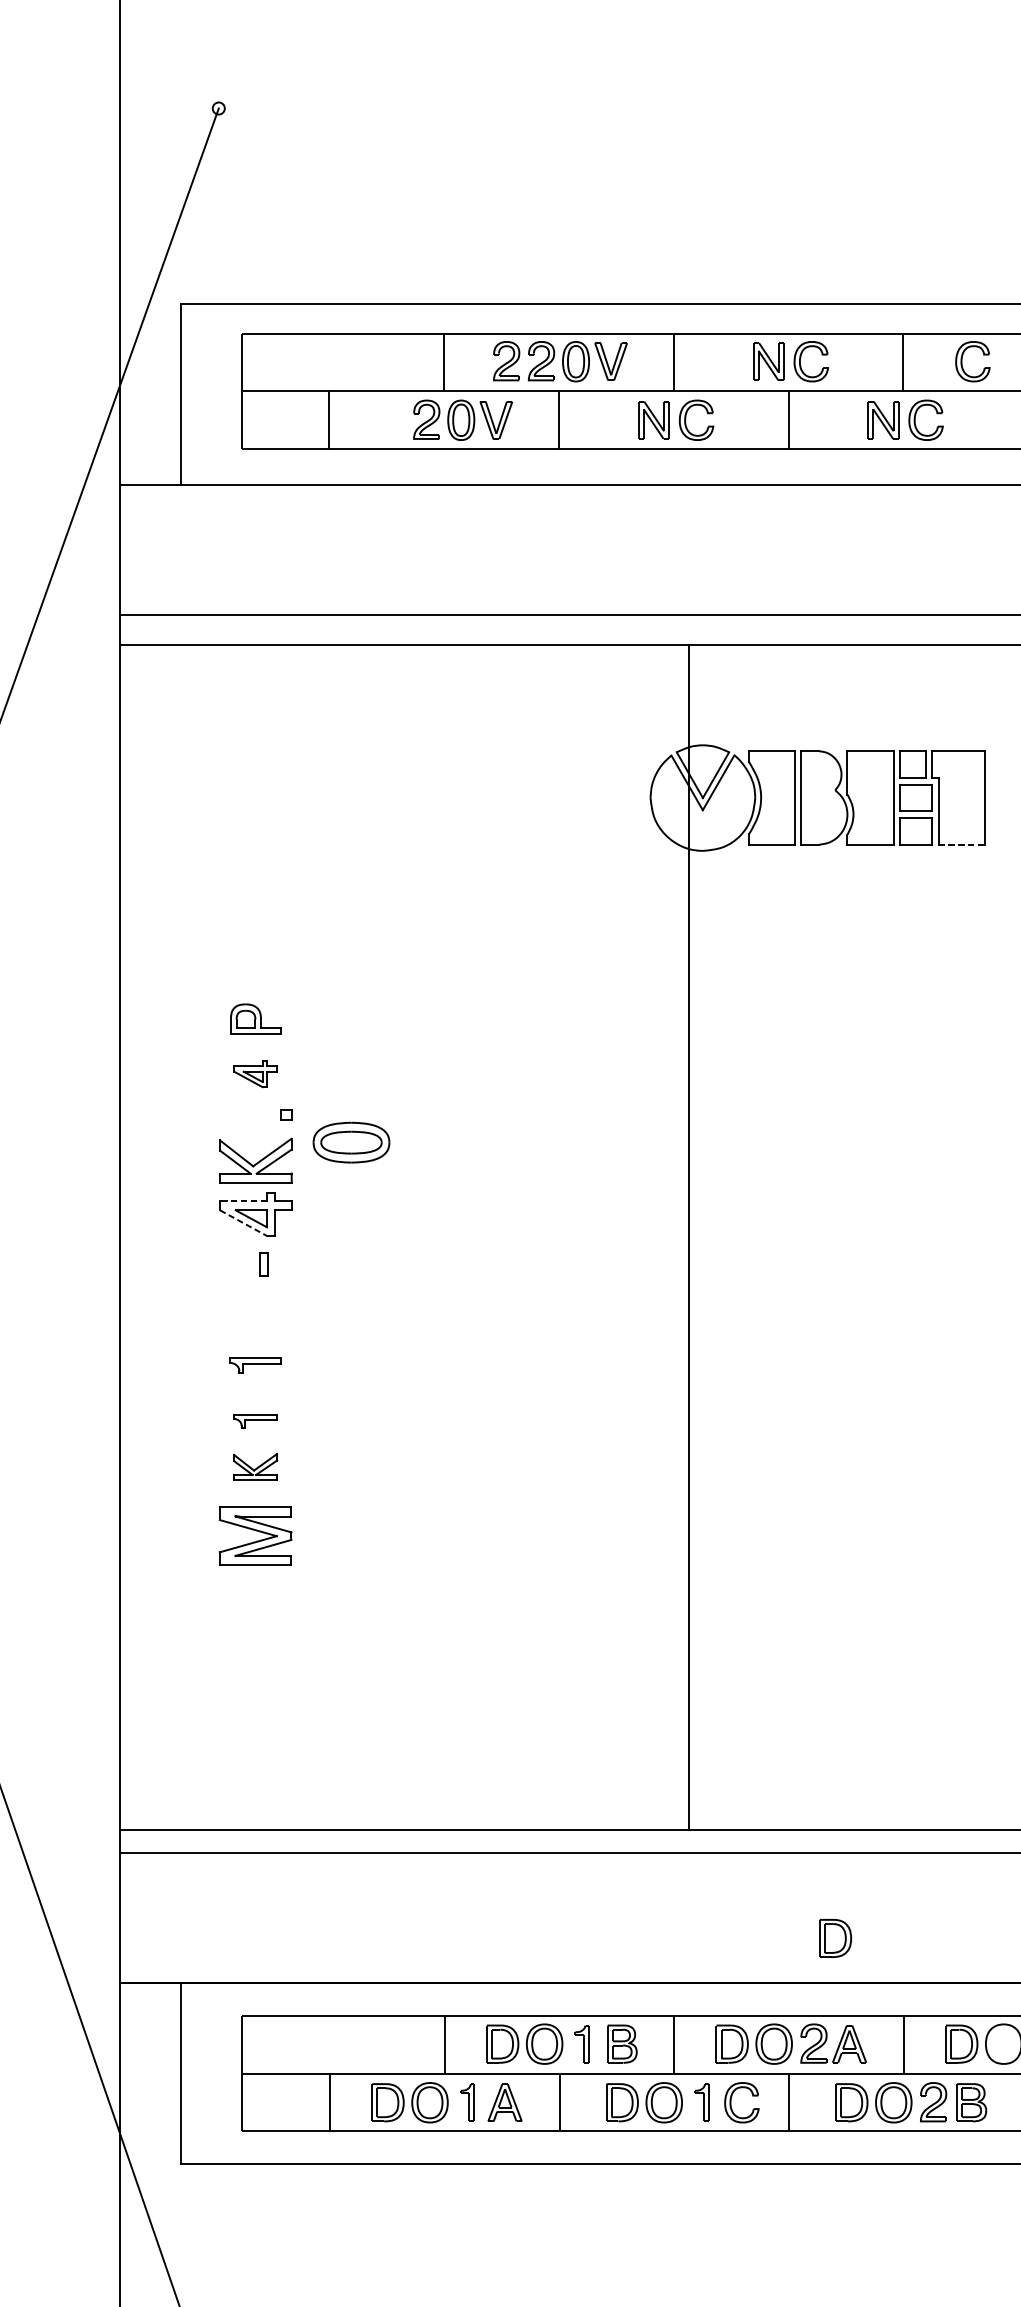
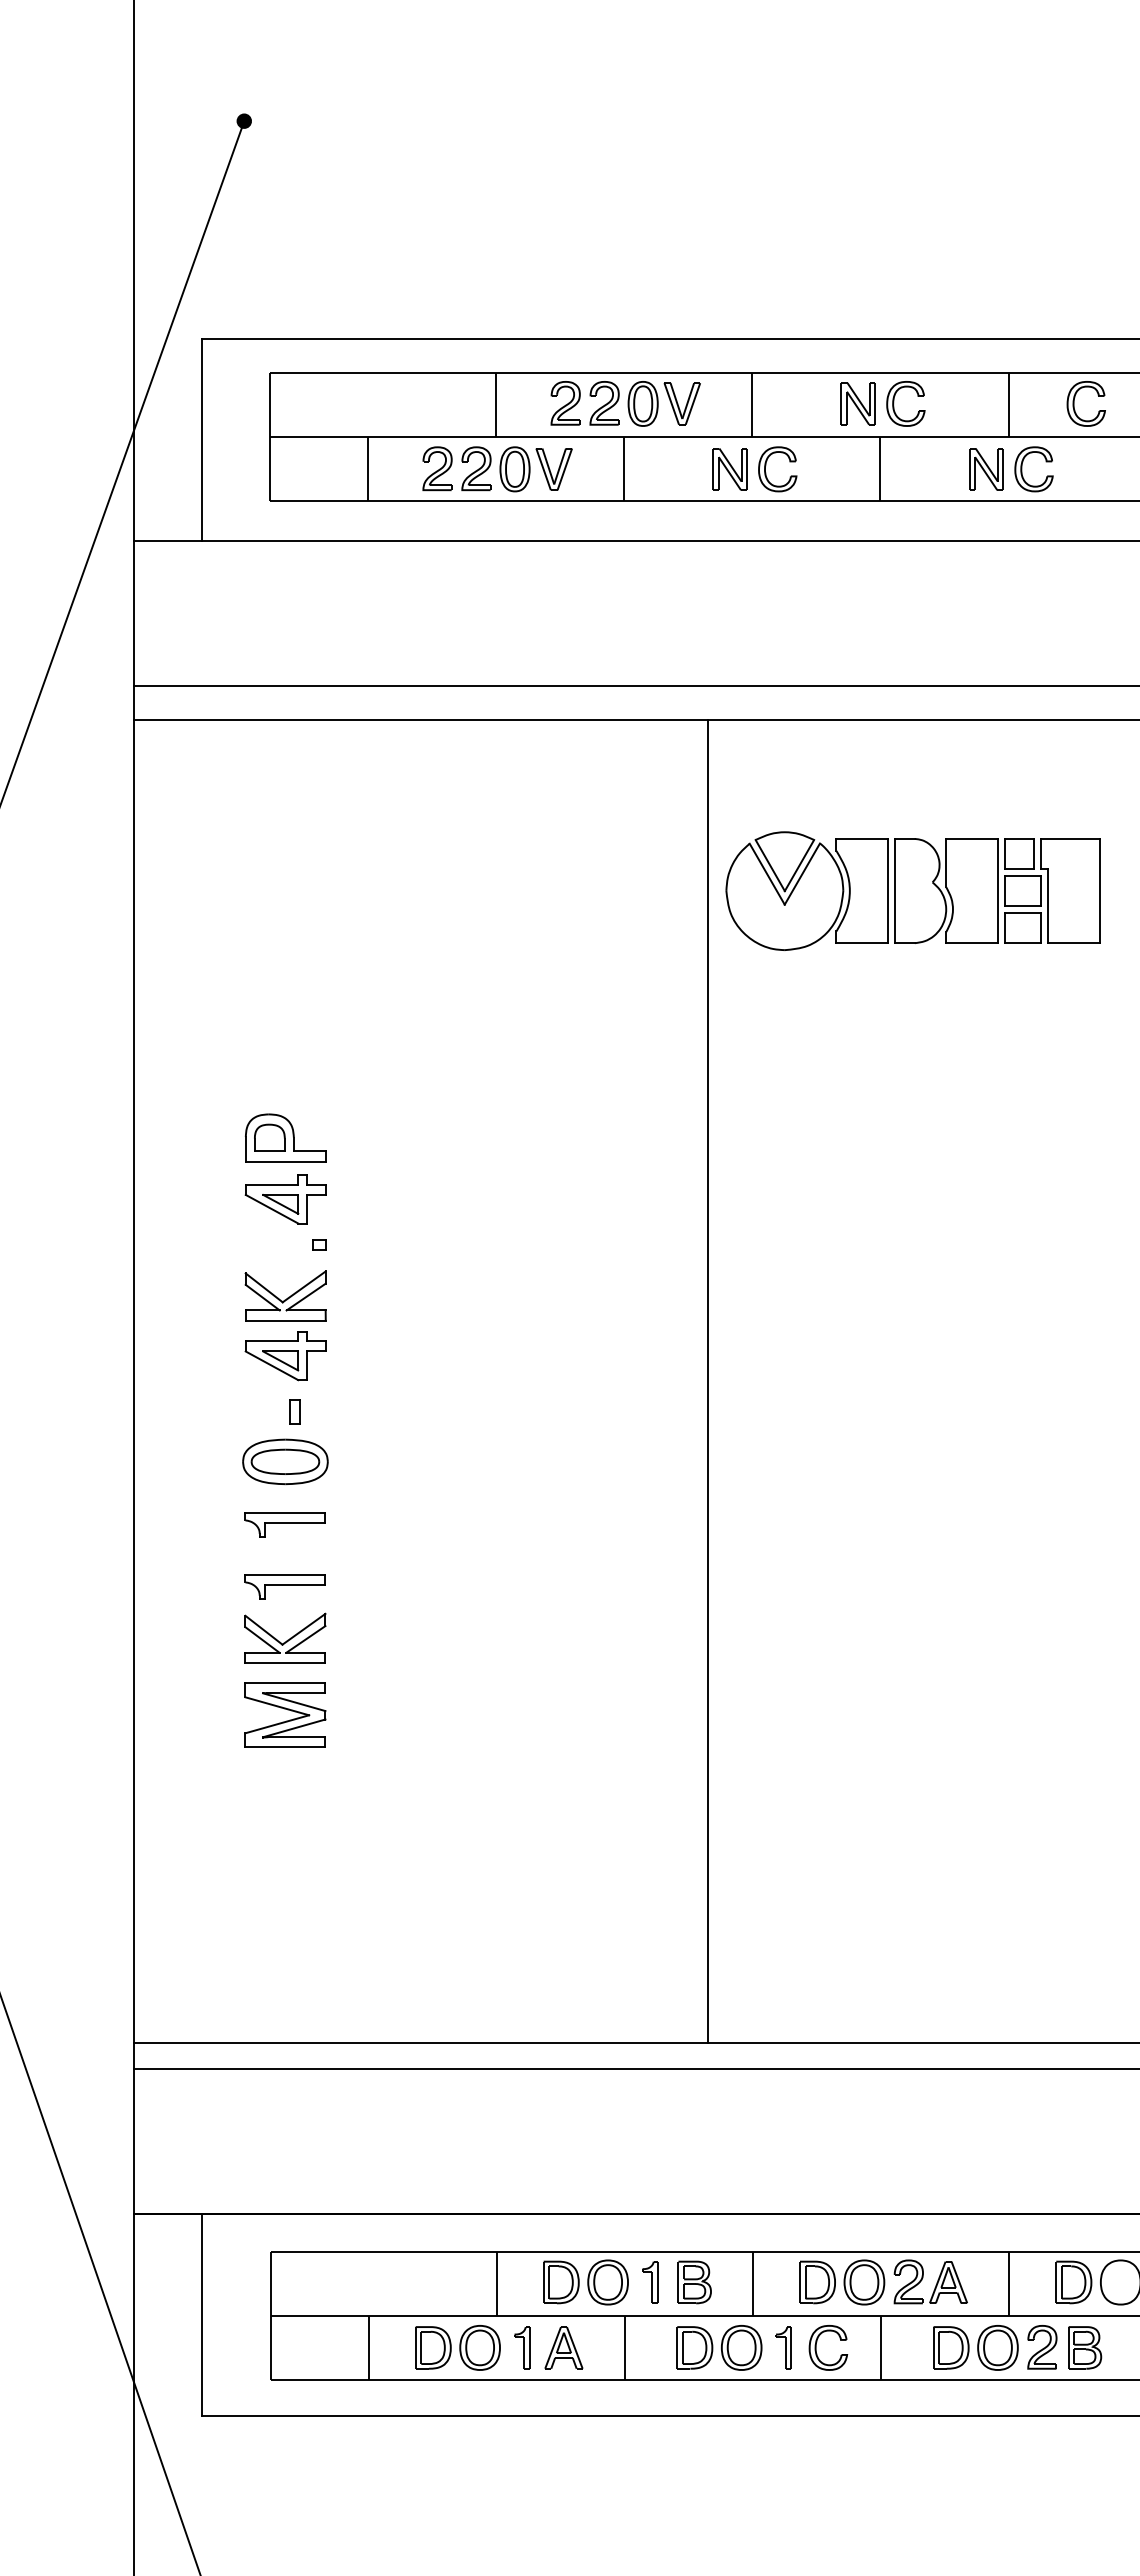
fill: (218, 107) -> (244, 120), added
part: (391, 419) -> (437, 468), added
line: (961, 844) -> (1073, 943), dashed -> solid
part: (255, 1018) -> (285, 1137), size x1.43
part: (255, 1074) -> (285, 1199), size x1.67
part: (351, 1142) -> (285, 1461), moved
line: (243, 1201) -> (271, 1341), dashed -> solid
line: (244, 1222) -> (272, 1365), dashed -> solid
line: (689, 1237) -> (707, 1381), moved
part: (254, 1365) -> (284, 1524), size x1.43
part: (254, 1420) -> (284, 1586), size x1.67
part: (255, 1466) -> (285, 1637), size x1.67
part: (835, 1938) -> (932, 2164), removed

